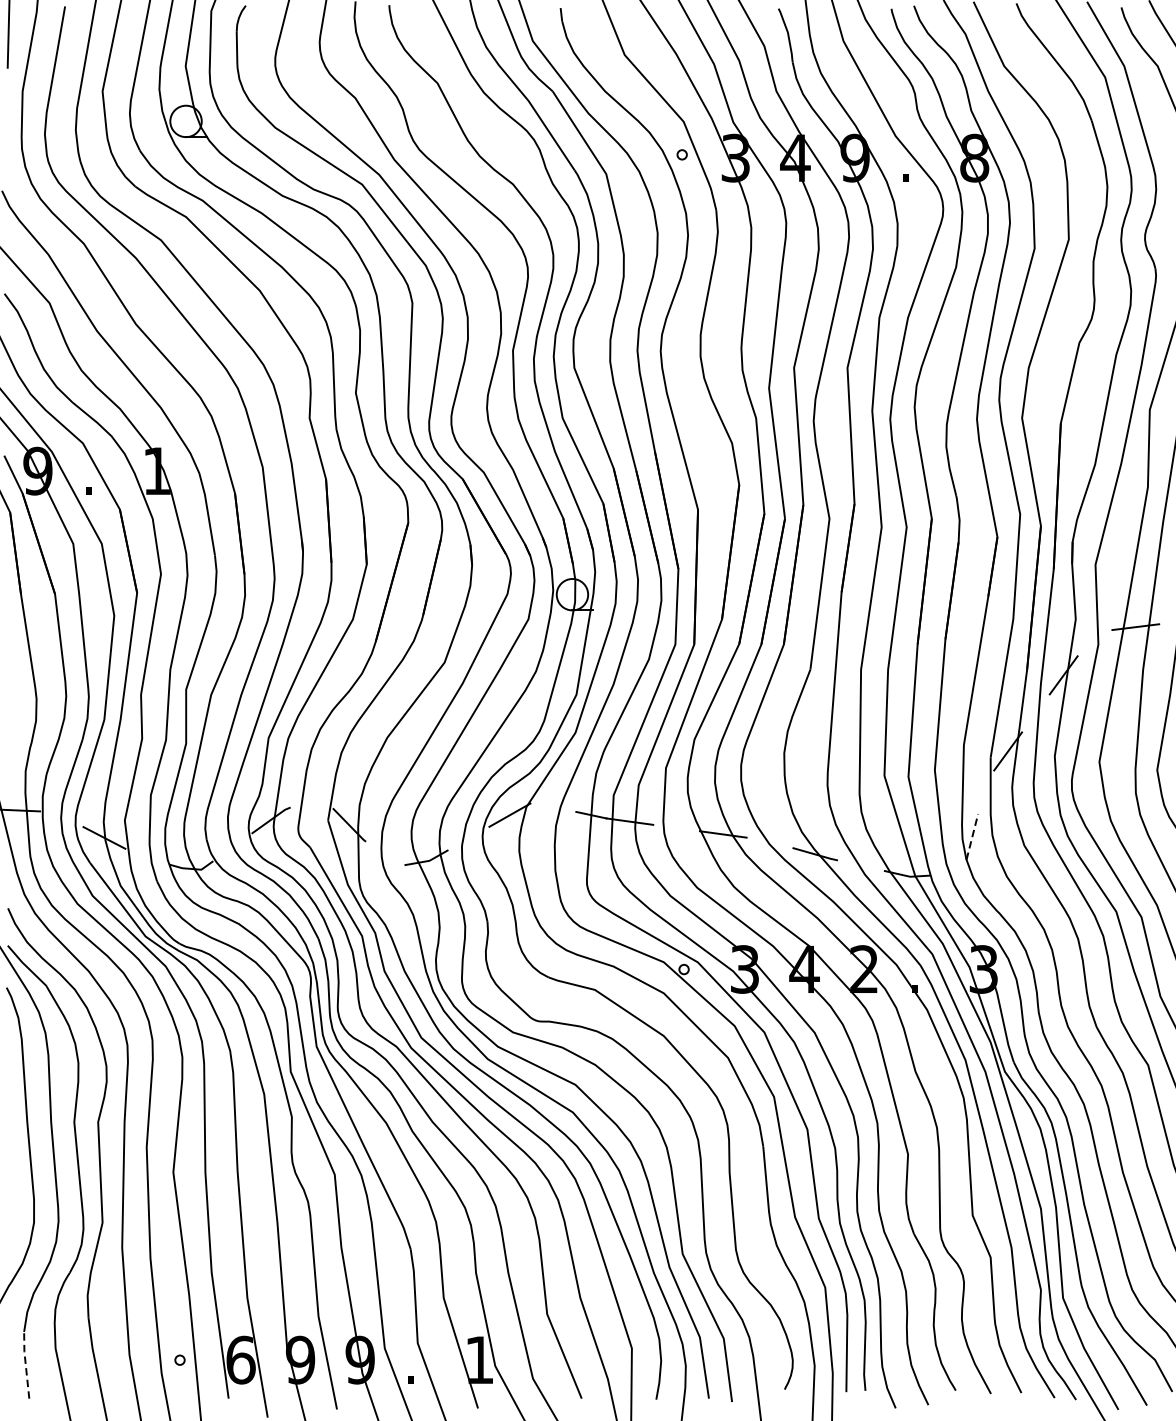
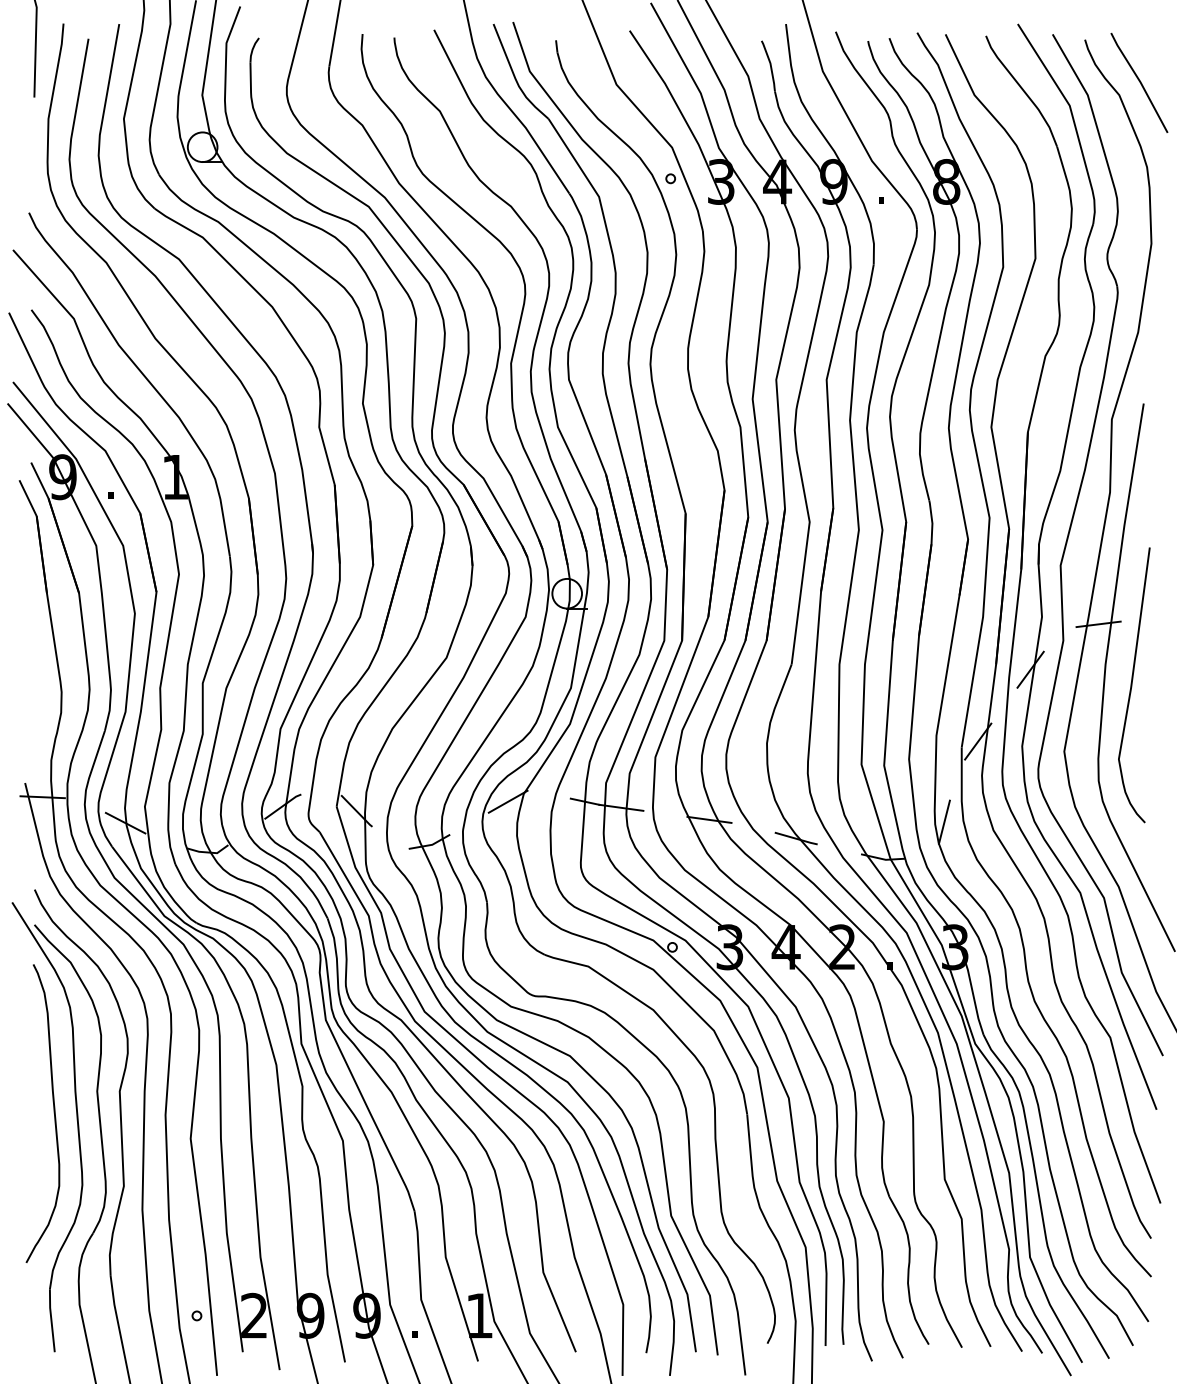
line: (972, 836) -> (944, 821), dashed -> solid
text: (241, 1359) -> (254, 1315), 6 -> 2
line: (25, 1364) -> (51, 1319), dashed -> solid

